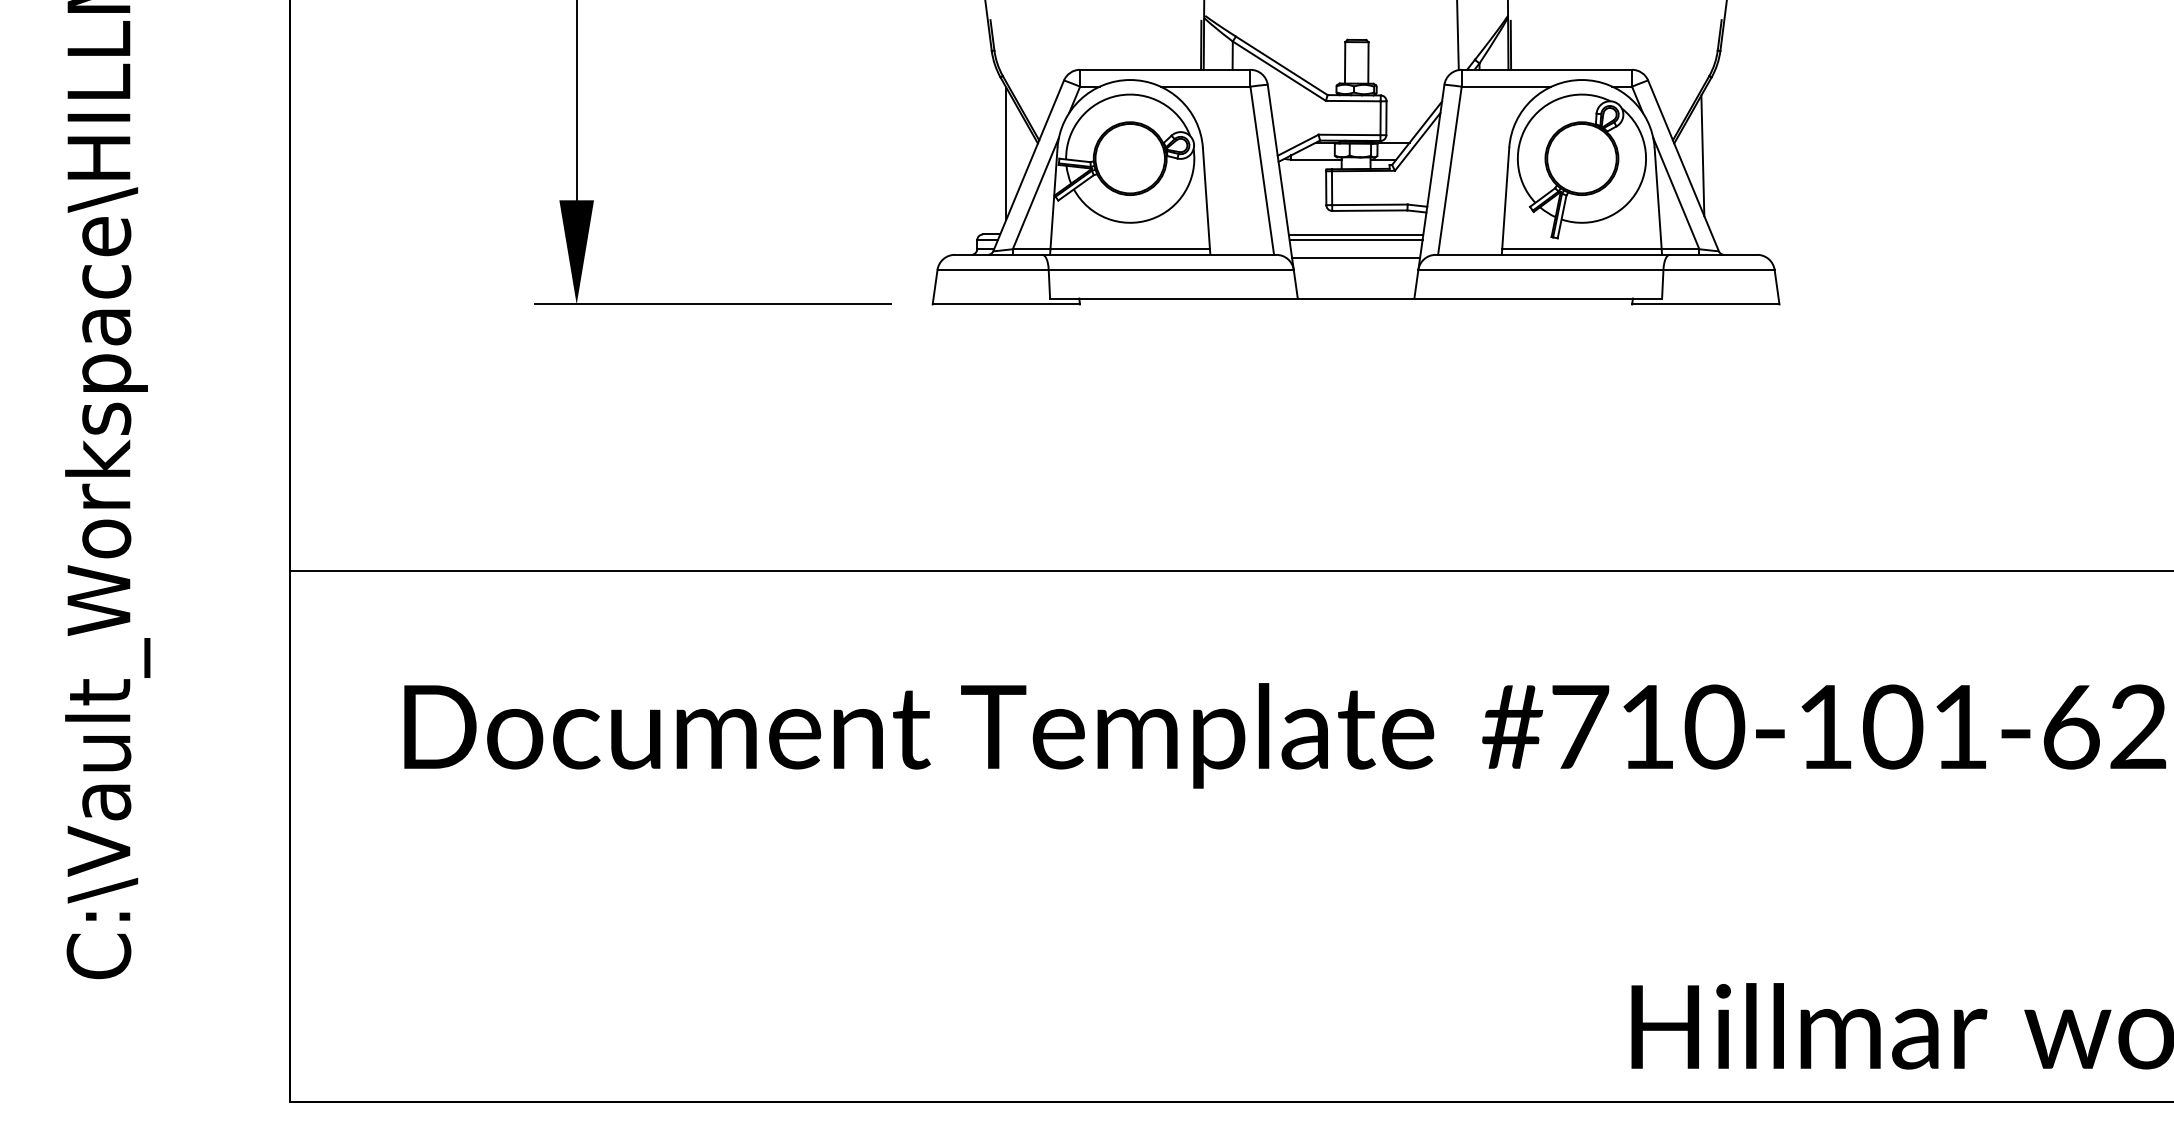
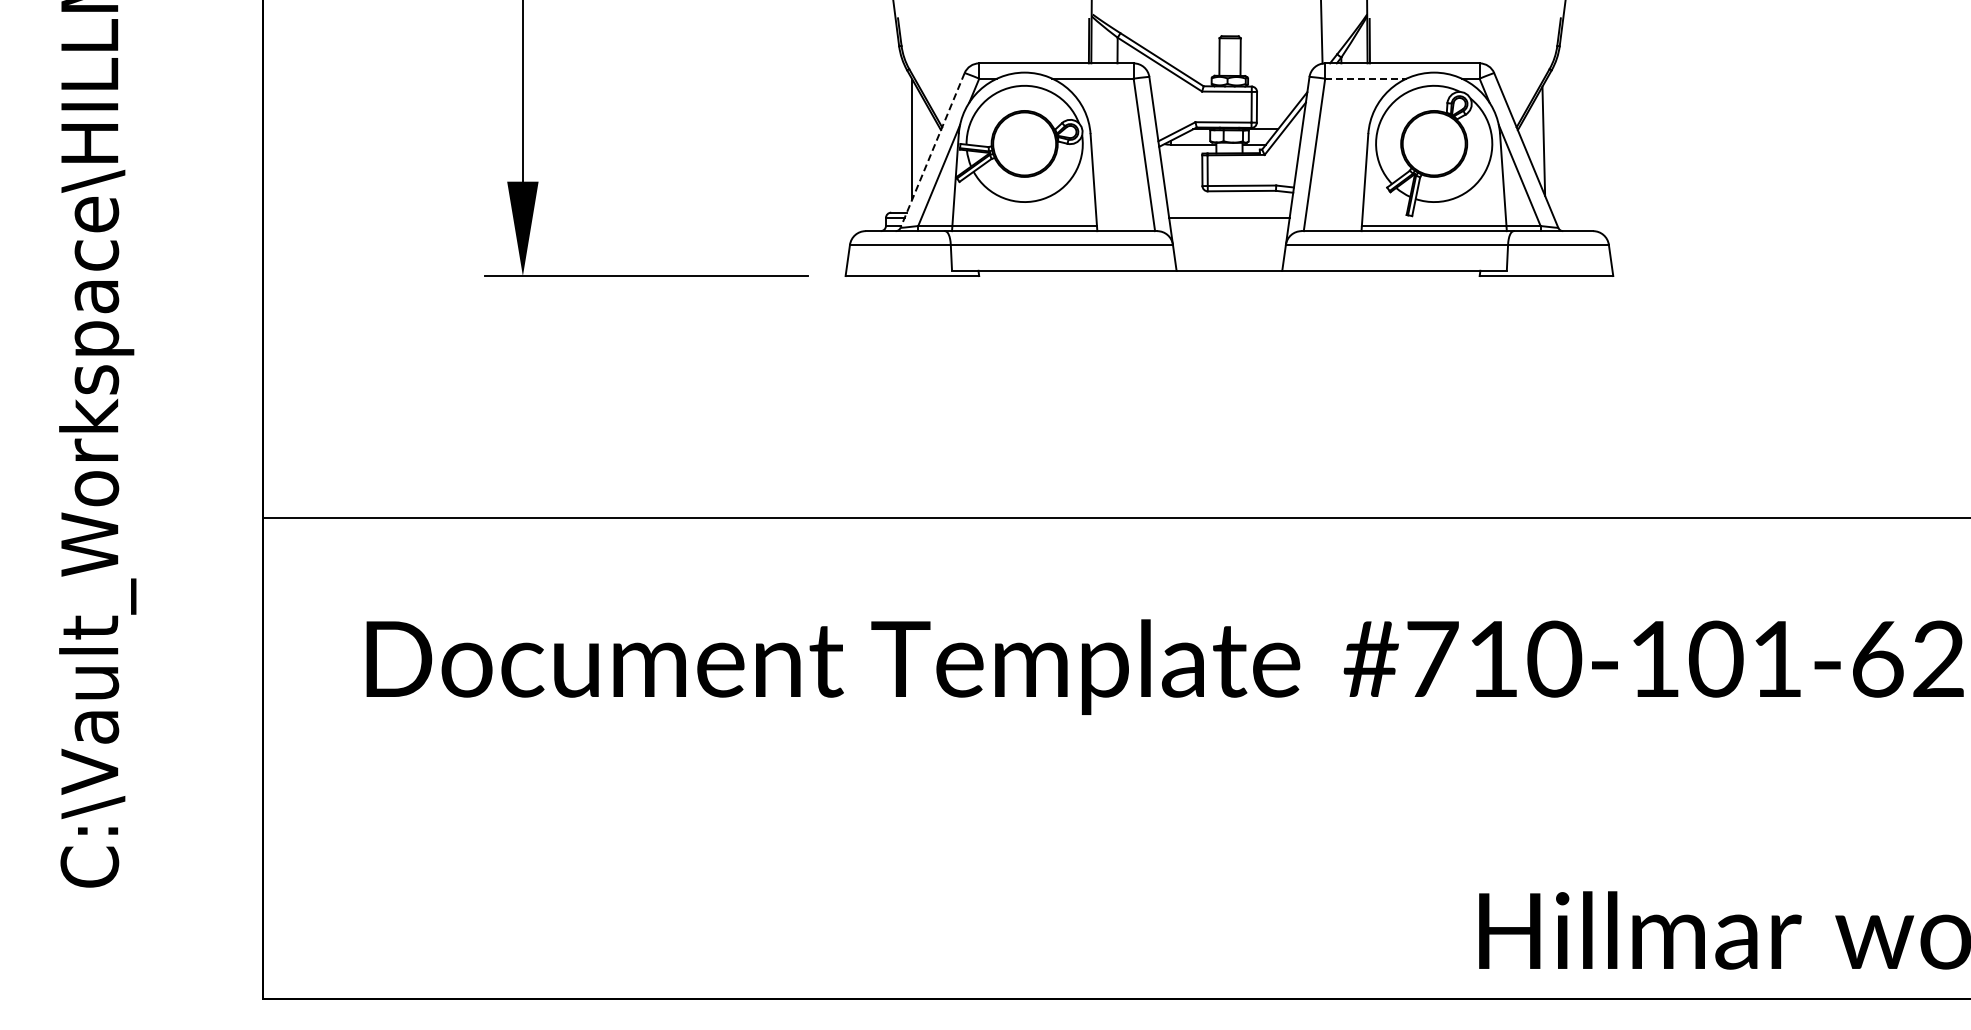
line: (1506, 86) -> (1365, 78), solid -> dashed
line: (1028, 165) -> (932, 150), solid -> dashed
line: (1356, 234) -> (1229, 212), removed
line: (1356, 257) -> (1229, 233), removed

